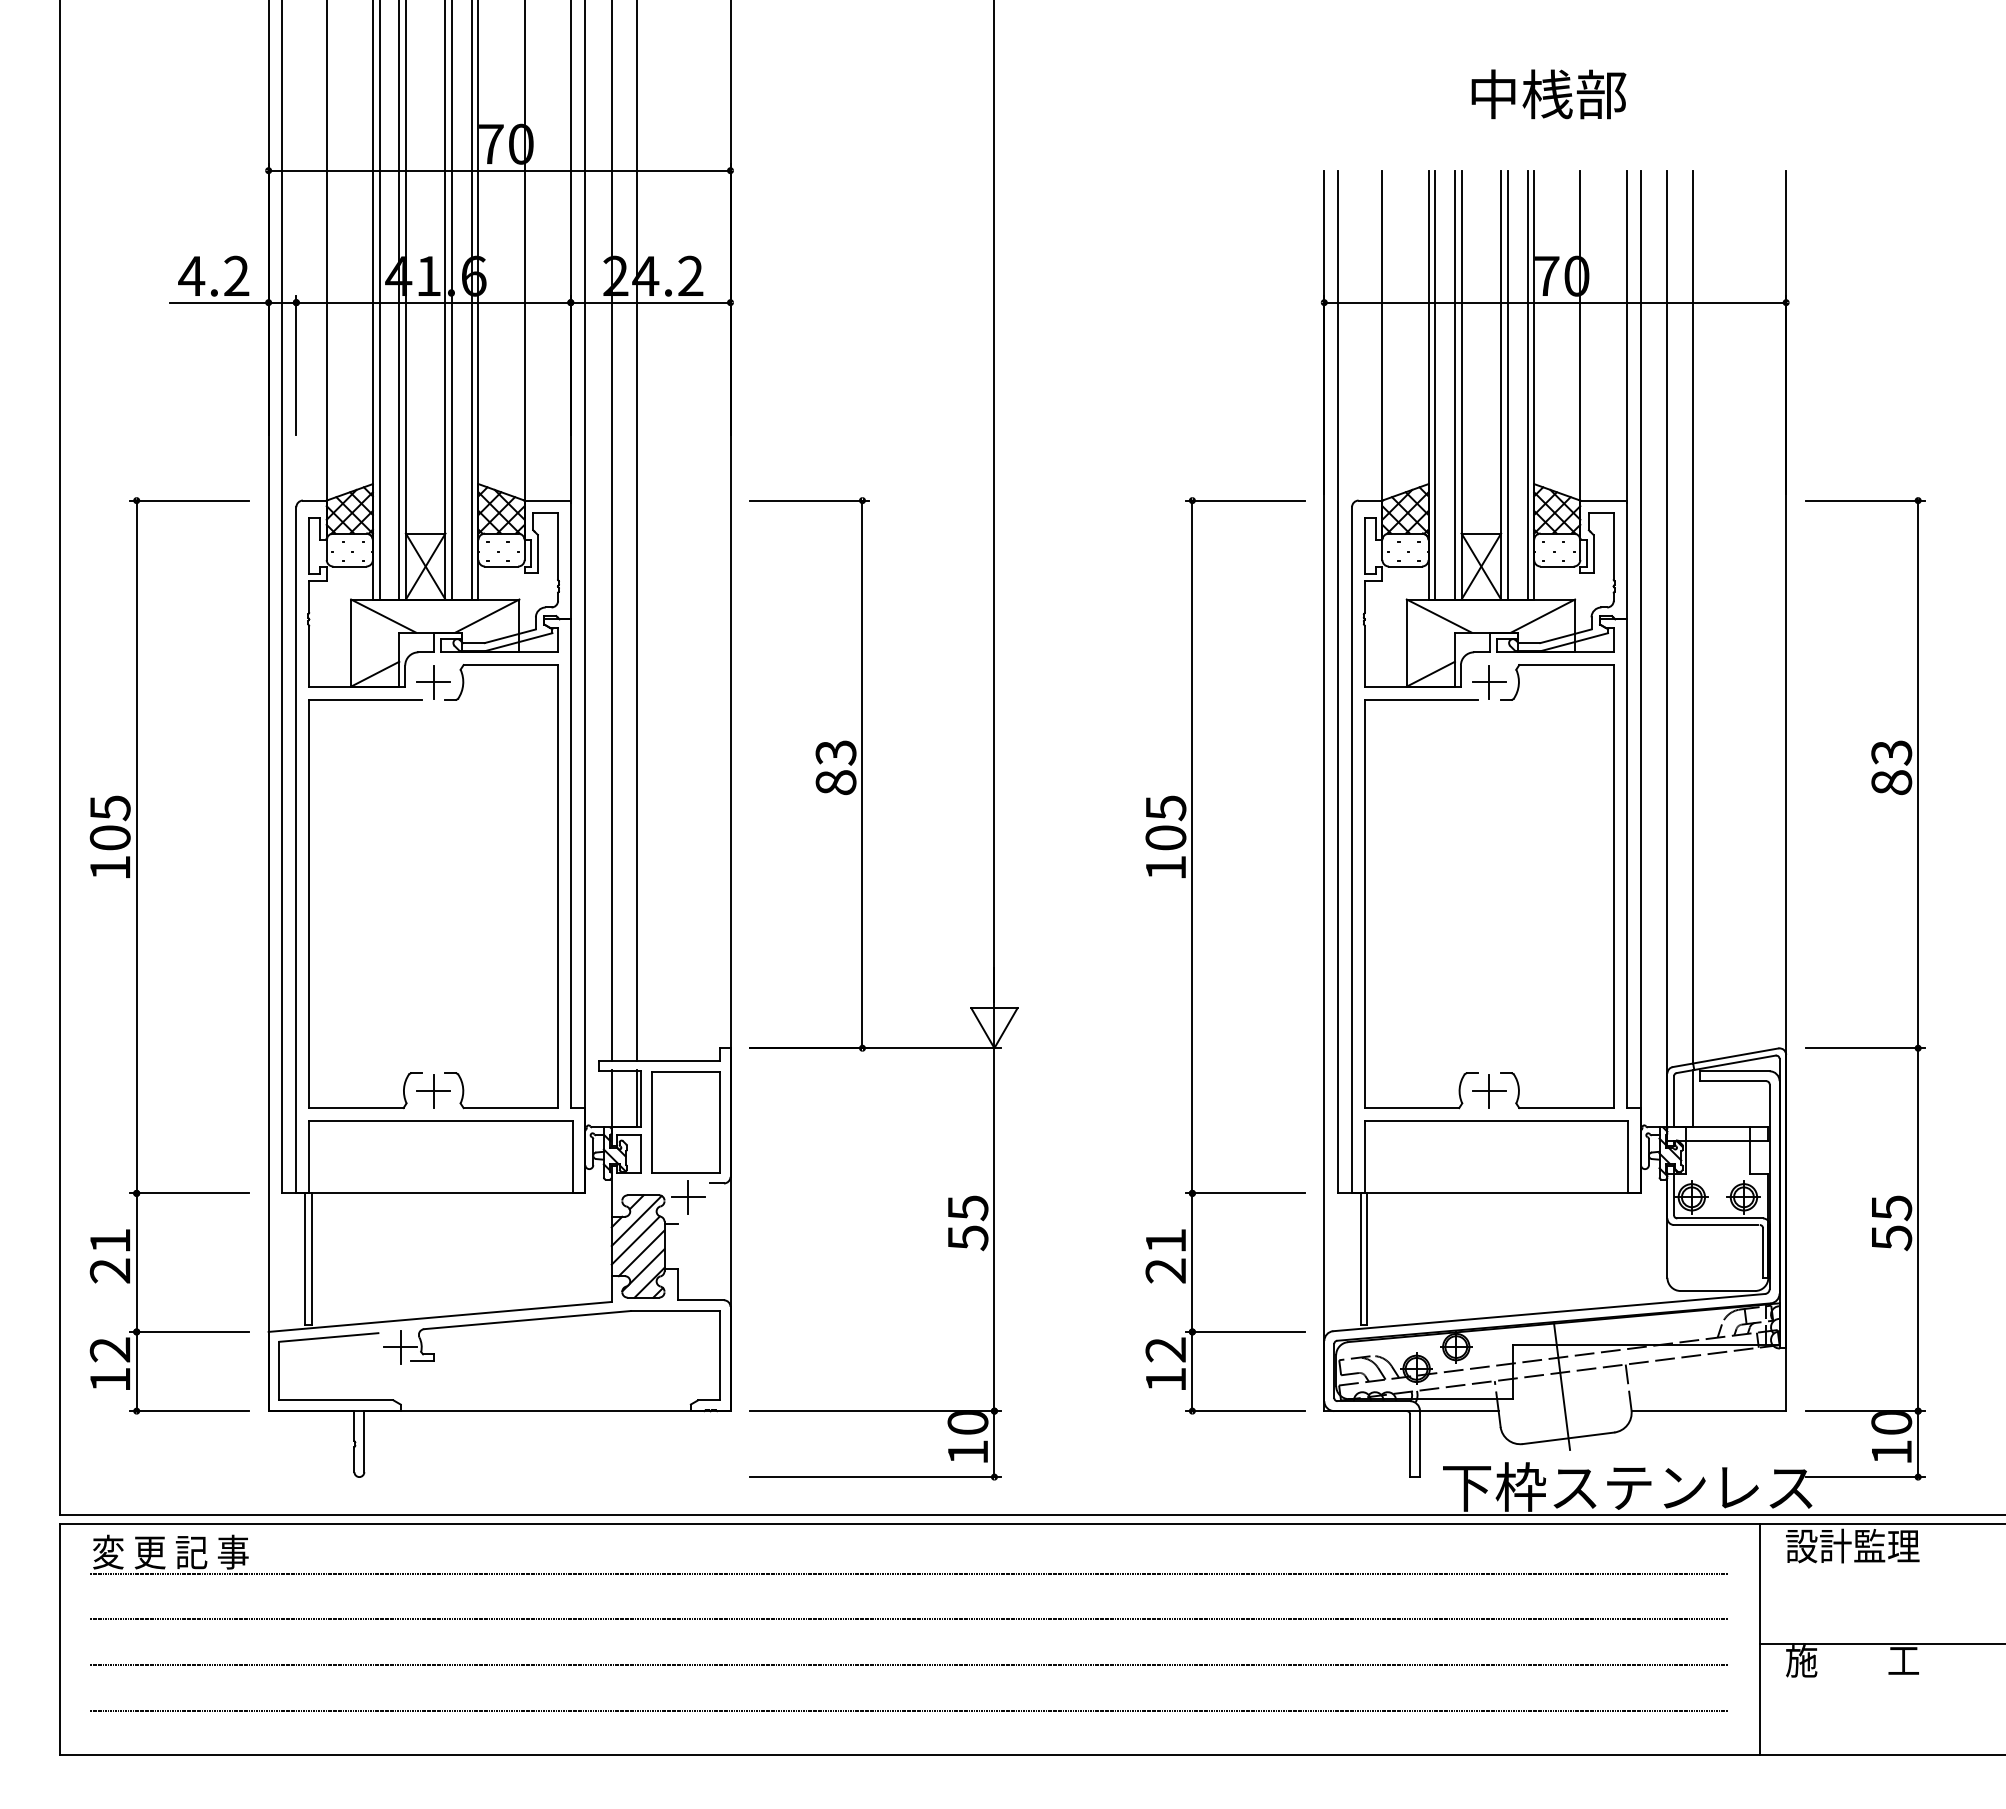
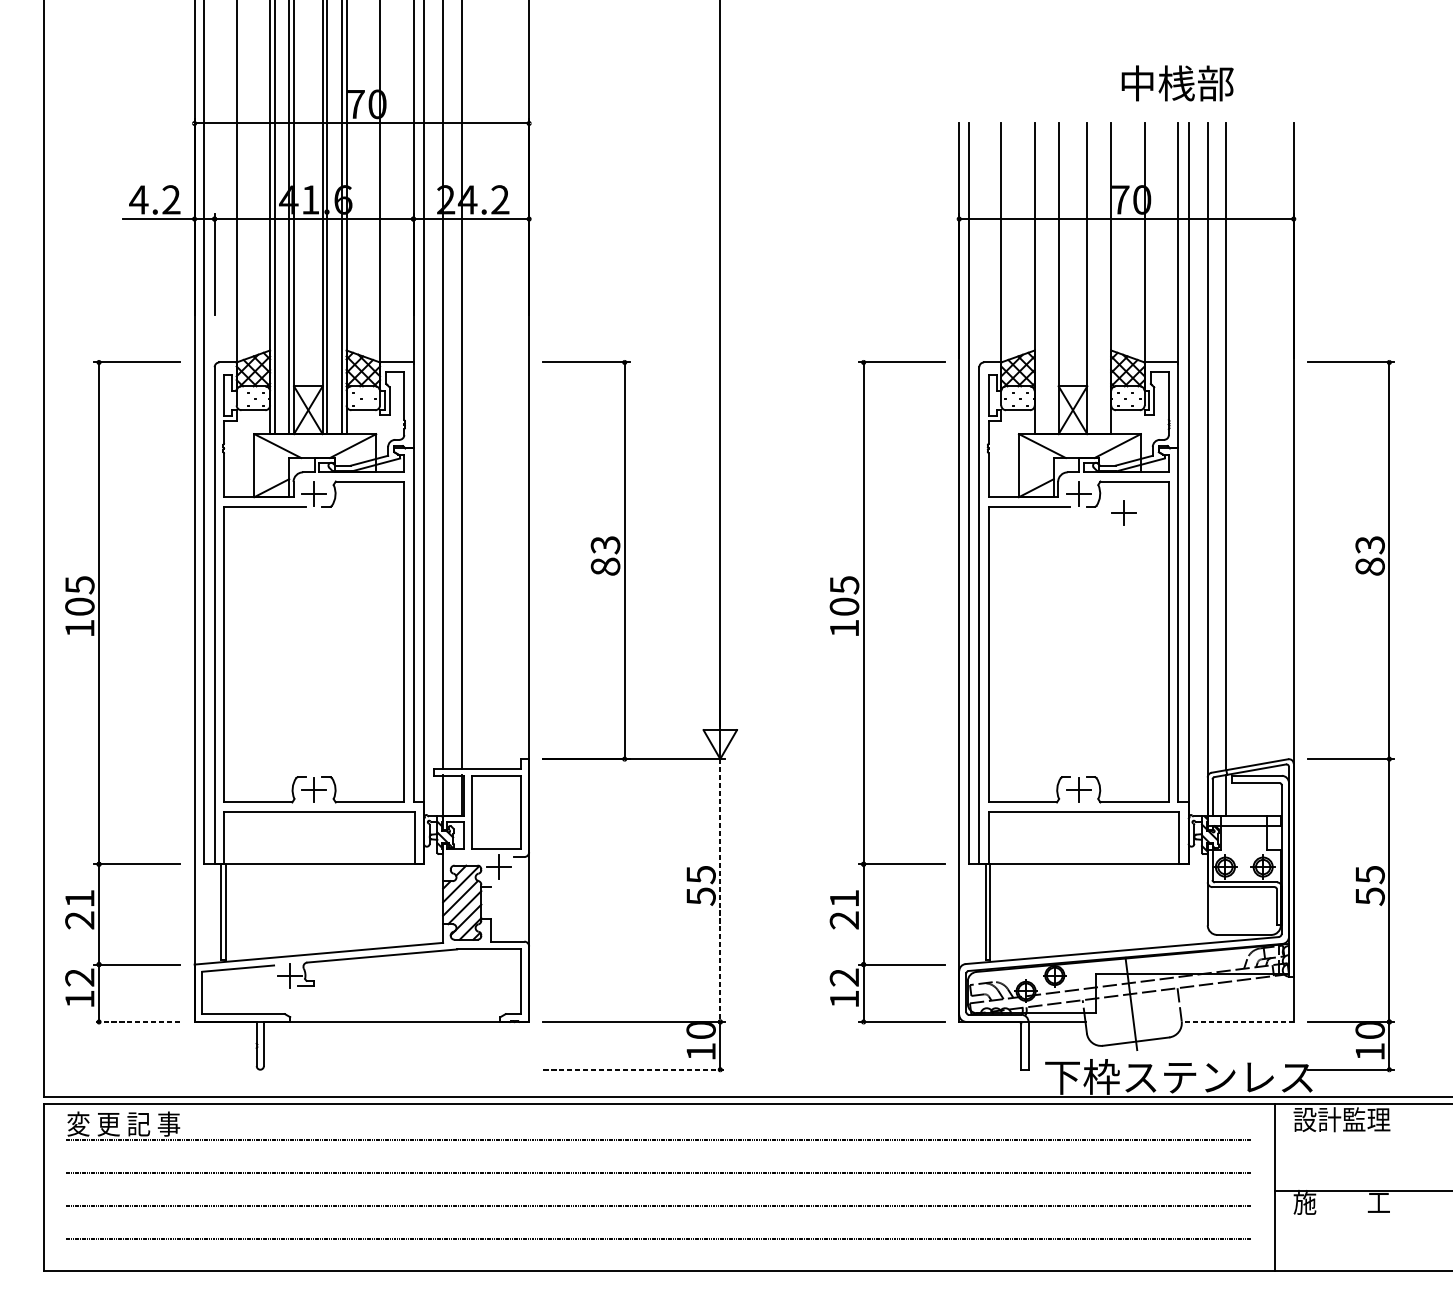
text: (1548, 94) -> (1177, 83), moved
line: (1435, 384) -> (1039, 278), removed
line: (1454, 384) -> (1053, 278), removed
line: (1507, 384) -> (1091, 278), removed
line: (1527, 384) -> (1106, 278), removed
part: (1552, 709) -> (1124, 513), added
line: (994, 1230) -> (720, 891), solid -> dashed
line: (188, 1411) -> (136, 1022), solid -> dashed
line: (1708, 1411) -> (1237, 1022), solid -> dashed
line: (876, 1477) -> (634, 1070), solid -> dashed

